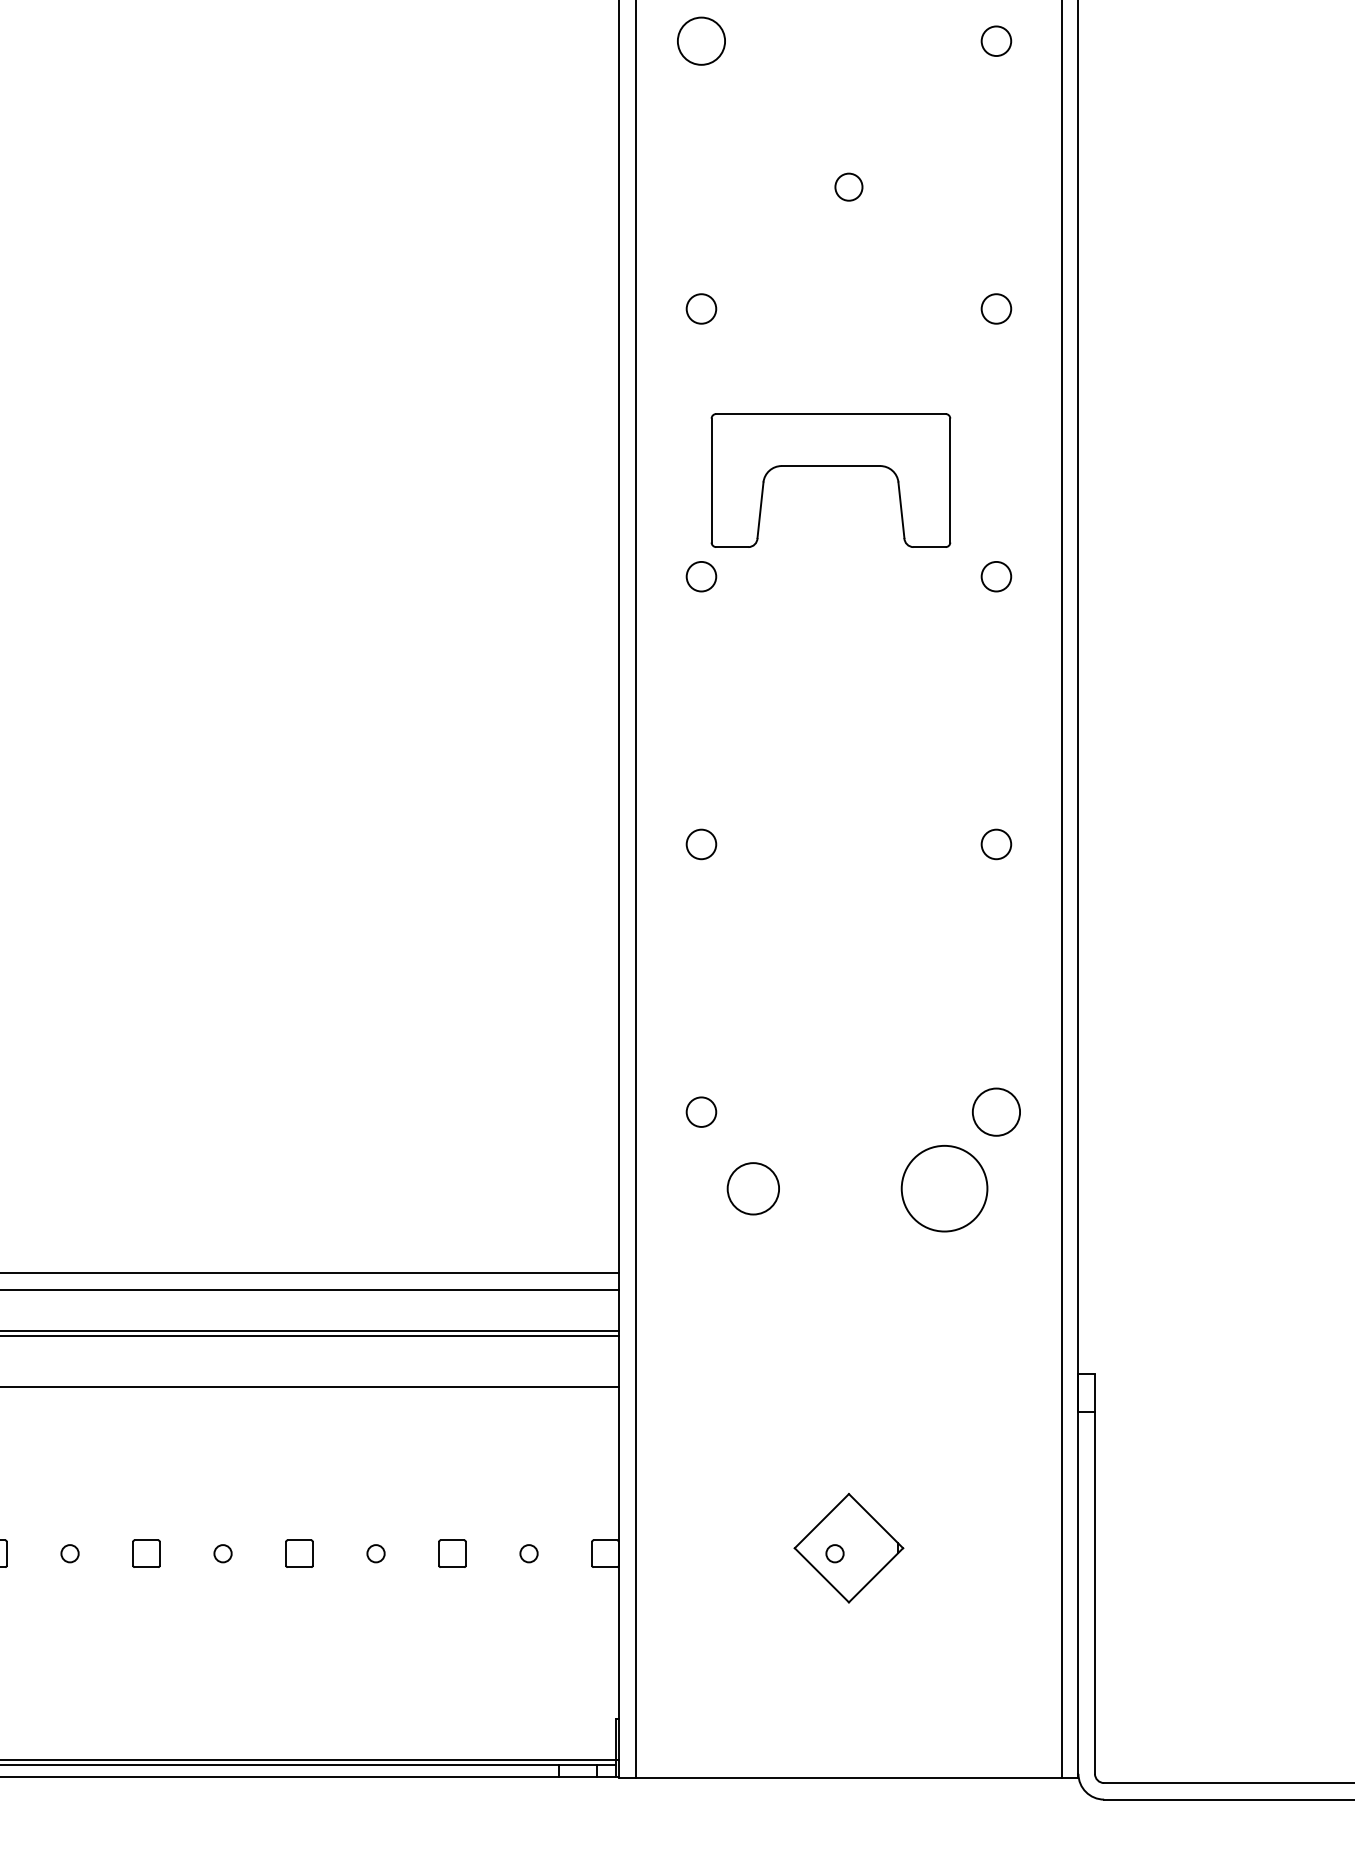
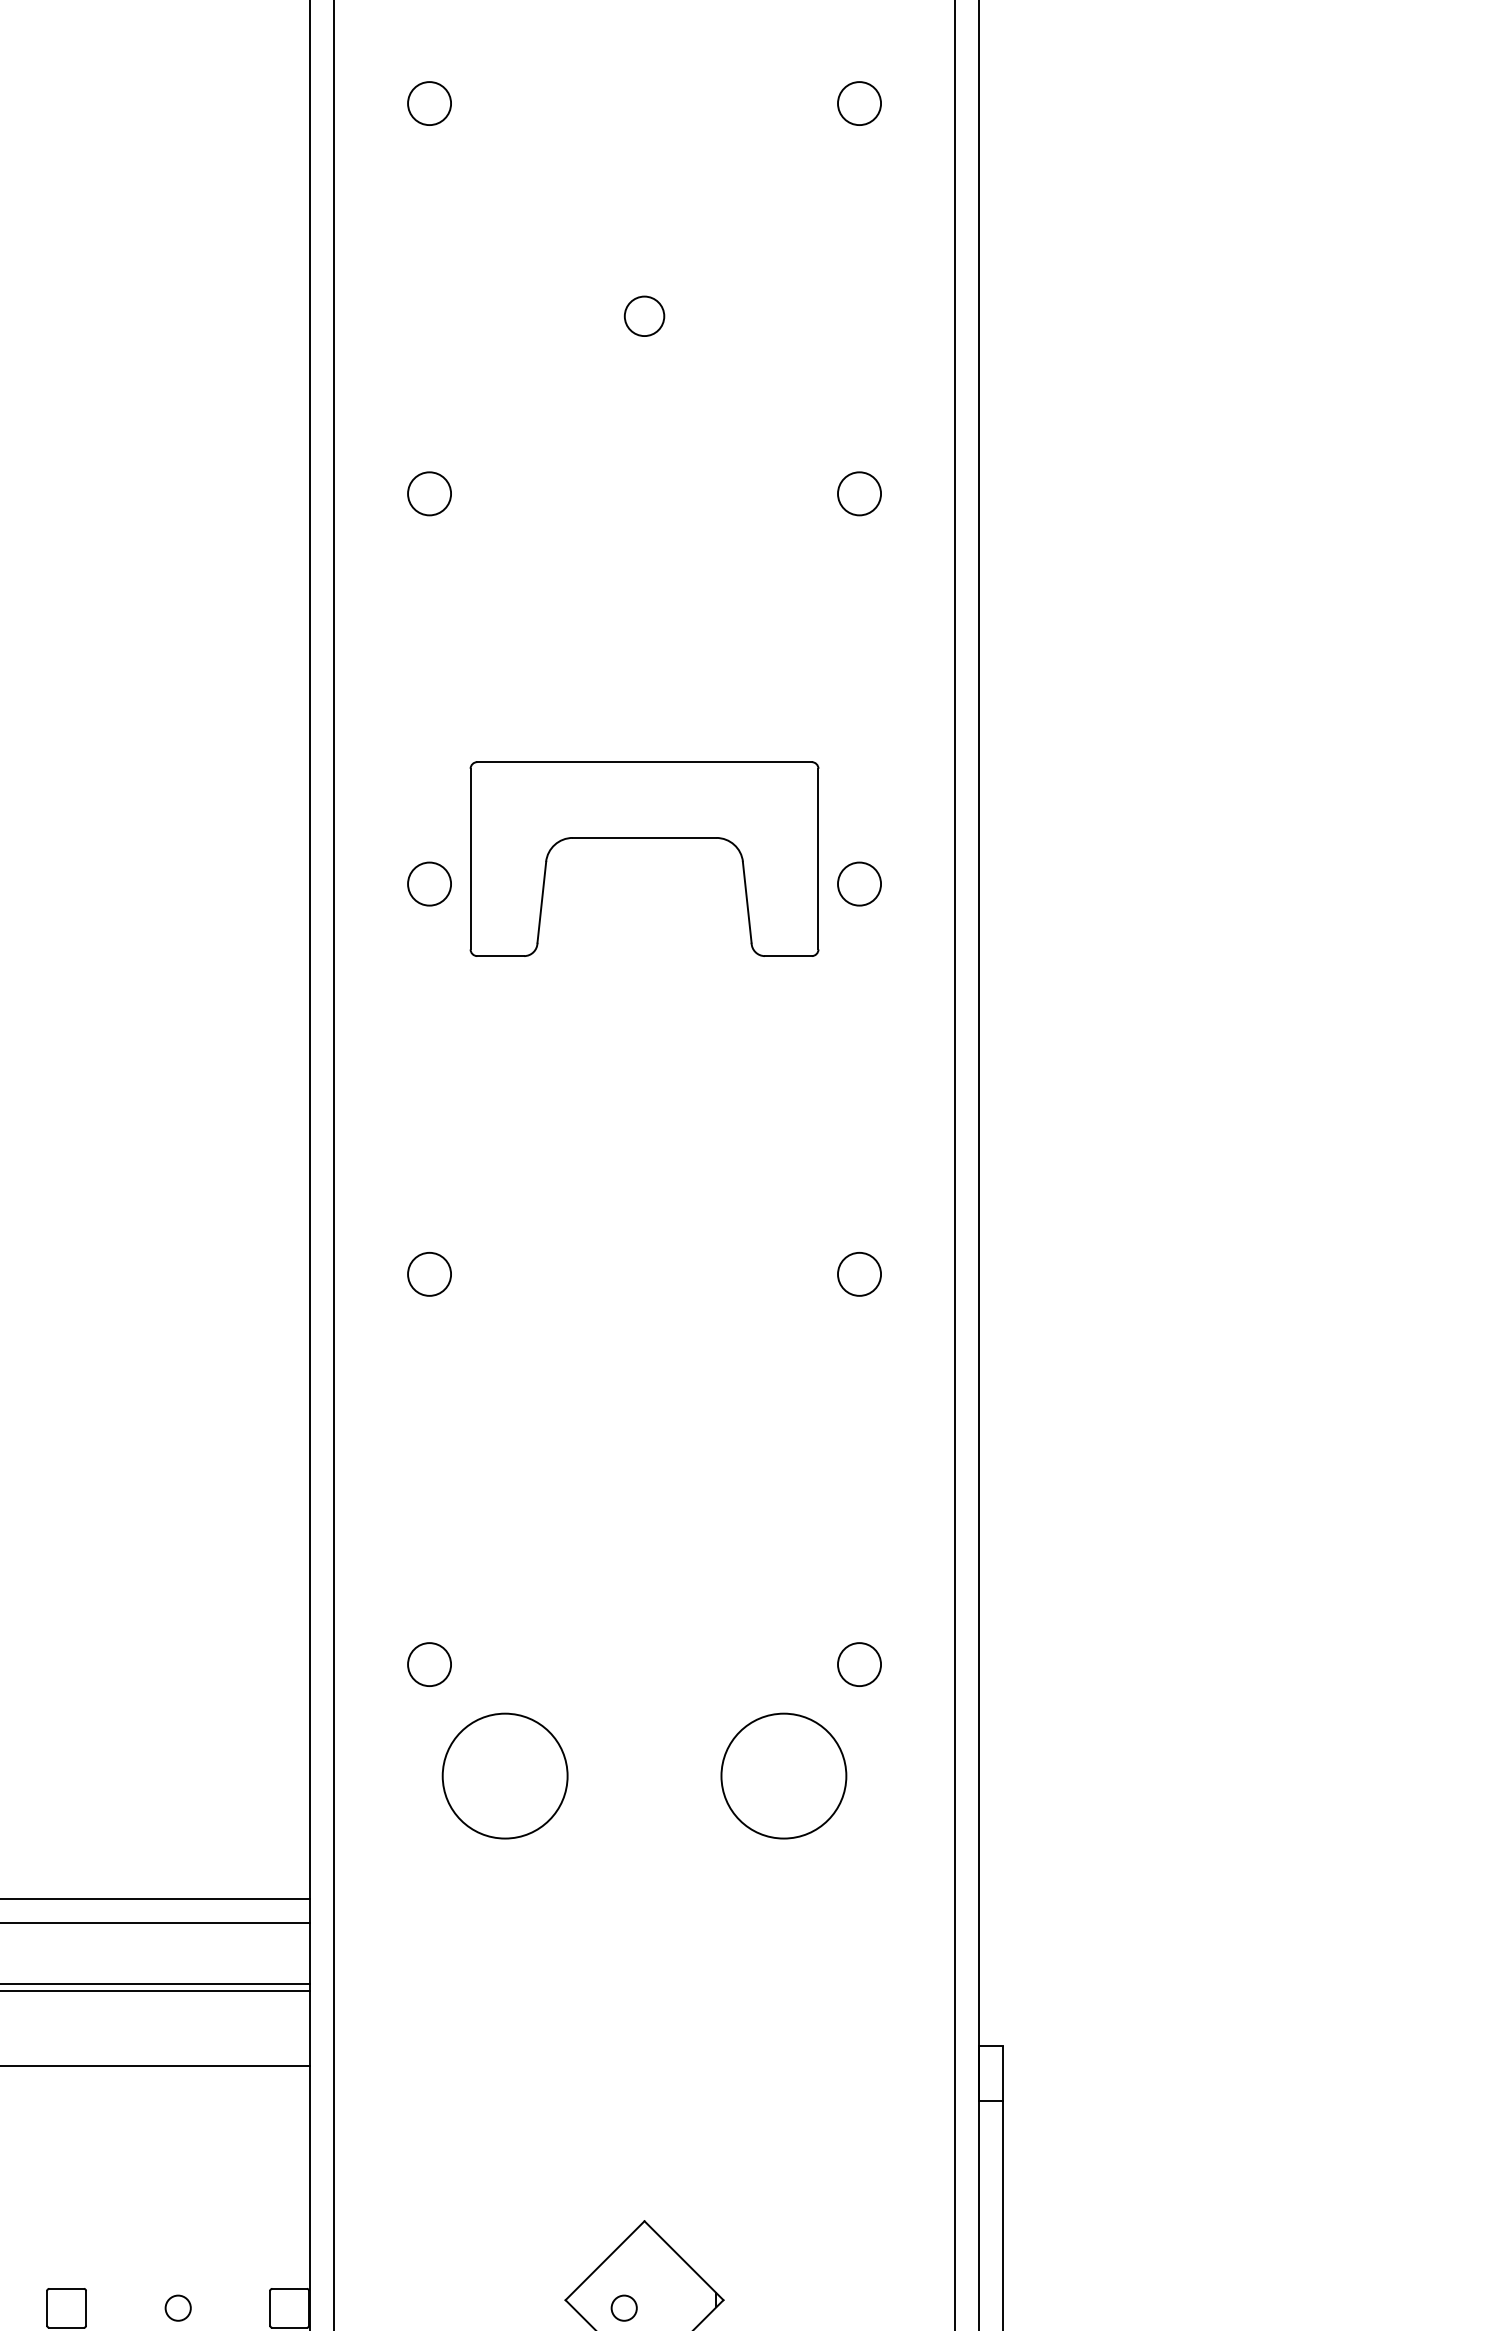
circle: (701, 41) -> (429, 103), size x0.62
part: (830, 466) -> (643, 838), moved
circle: (996, 1111) -> (859, 1663), size x0.62
circle: (753, 1188) -> (505, 1775), size x1.67

